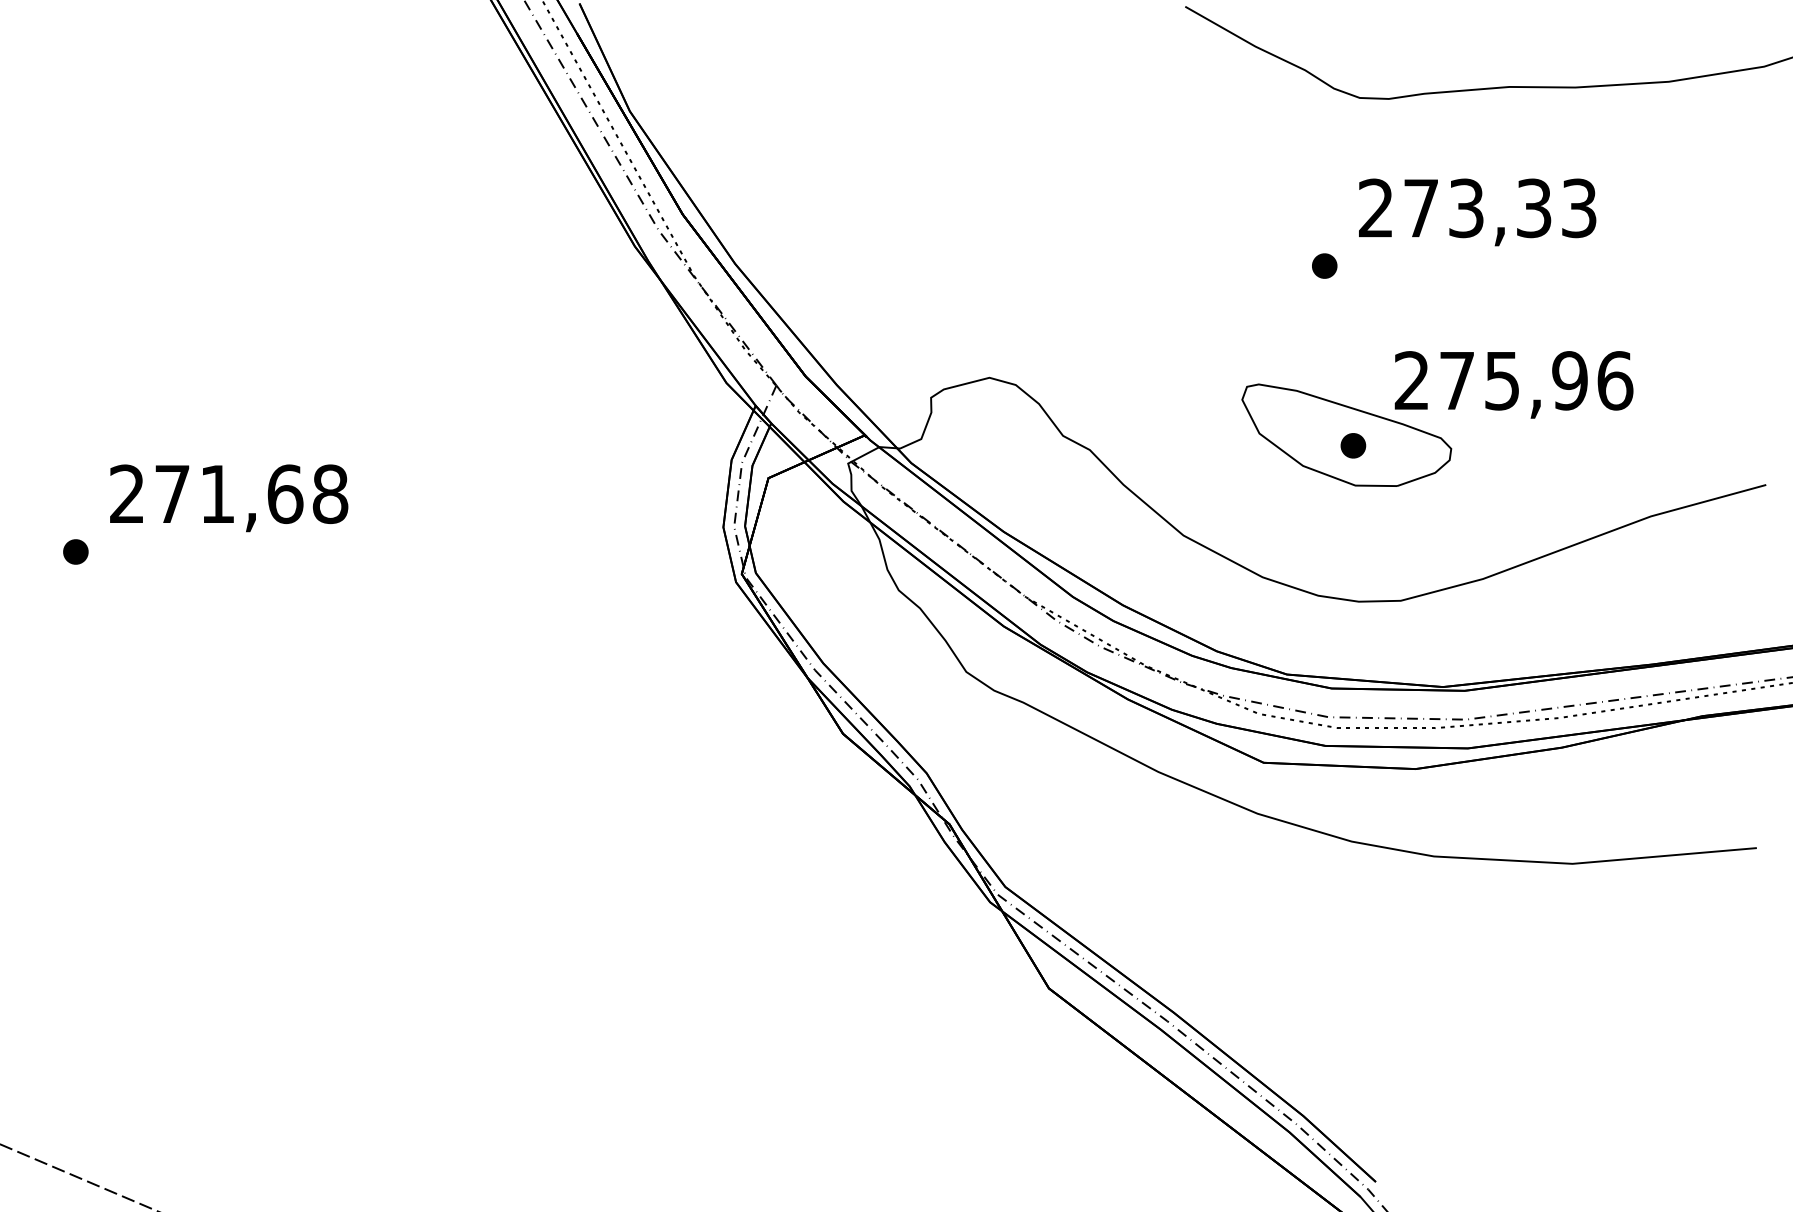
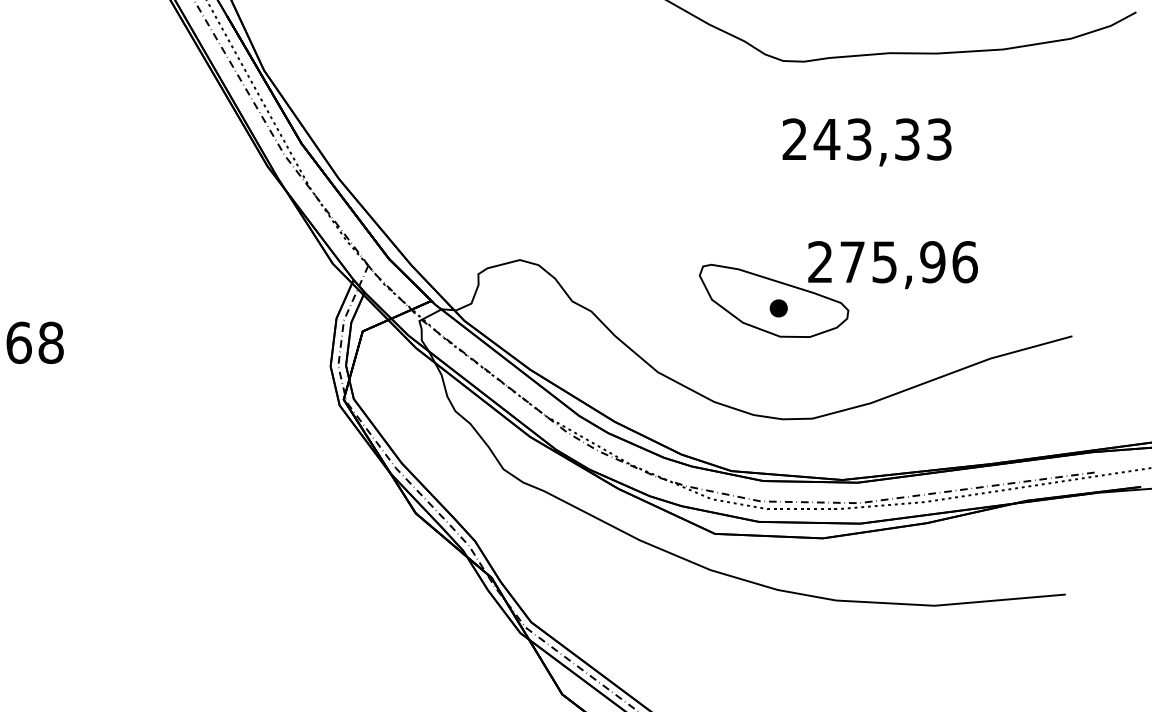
text: (1420, 208) -> (826, 139), 273,33 -> 243,33
part: (1324, 265) -> (758, 180), removed

